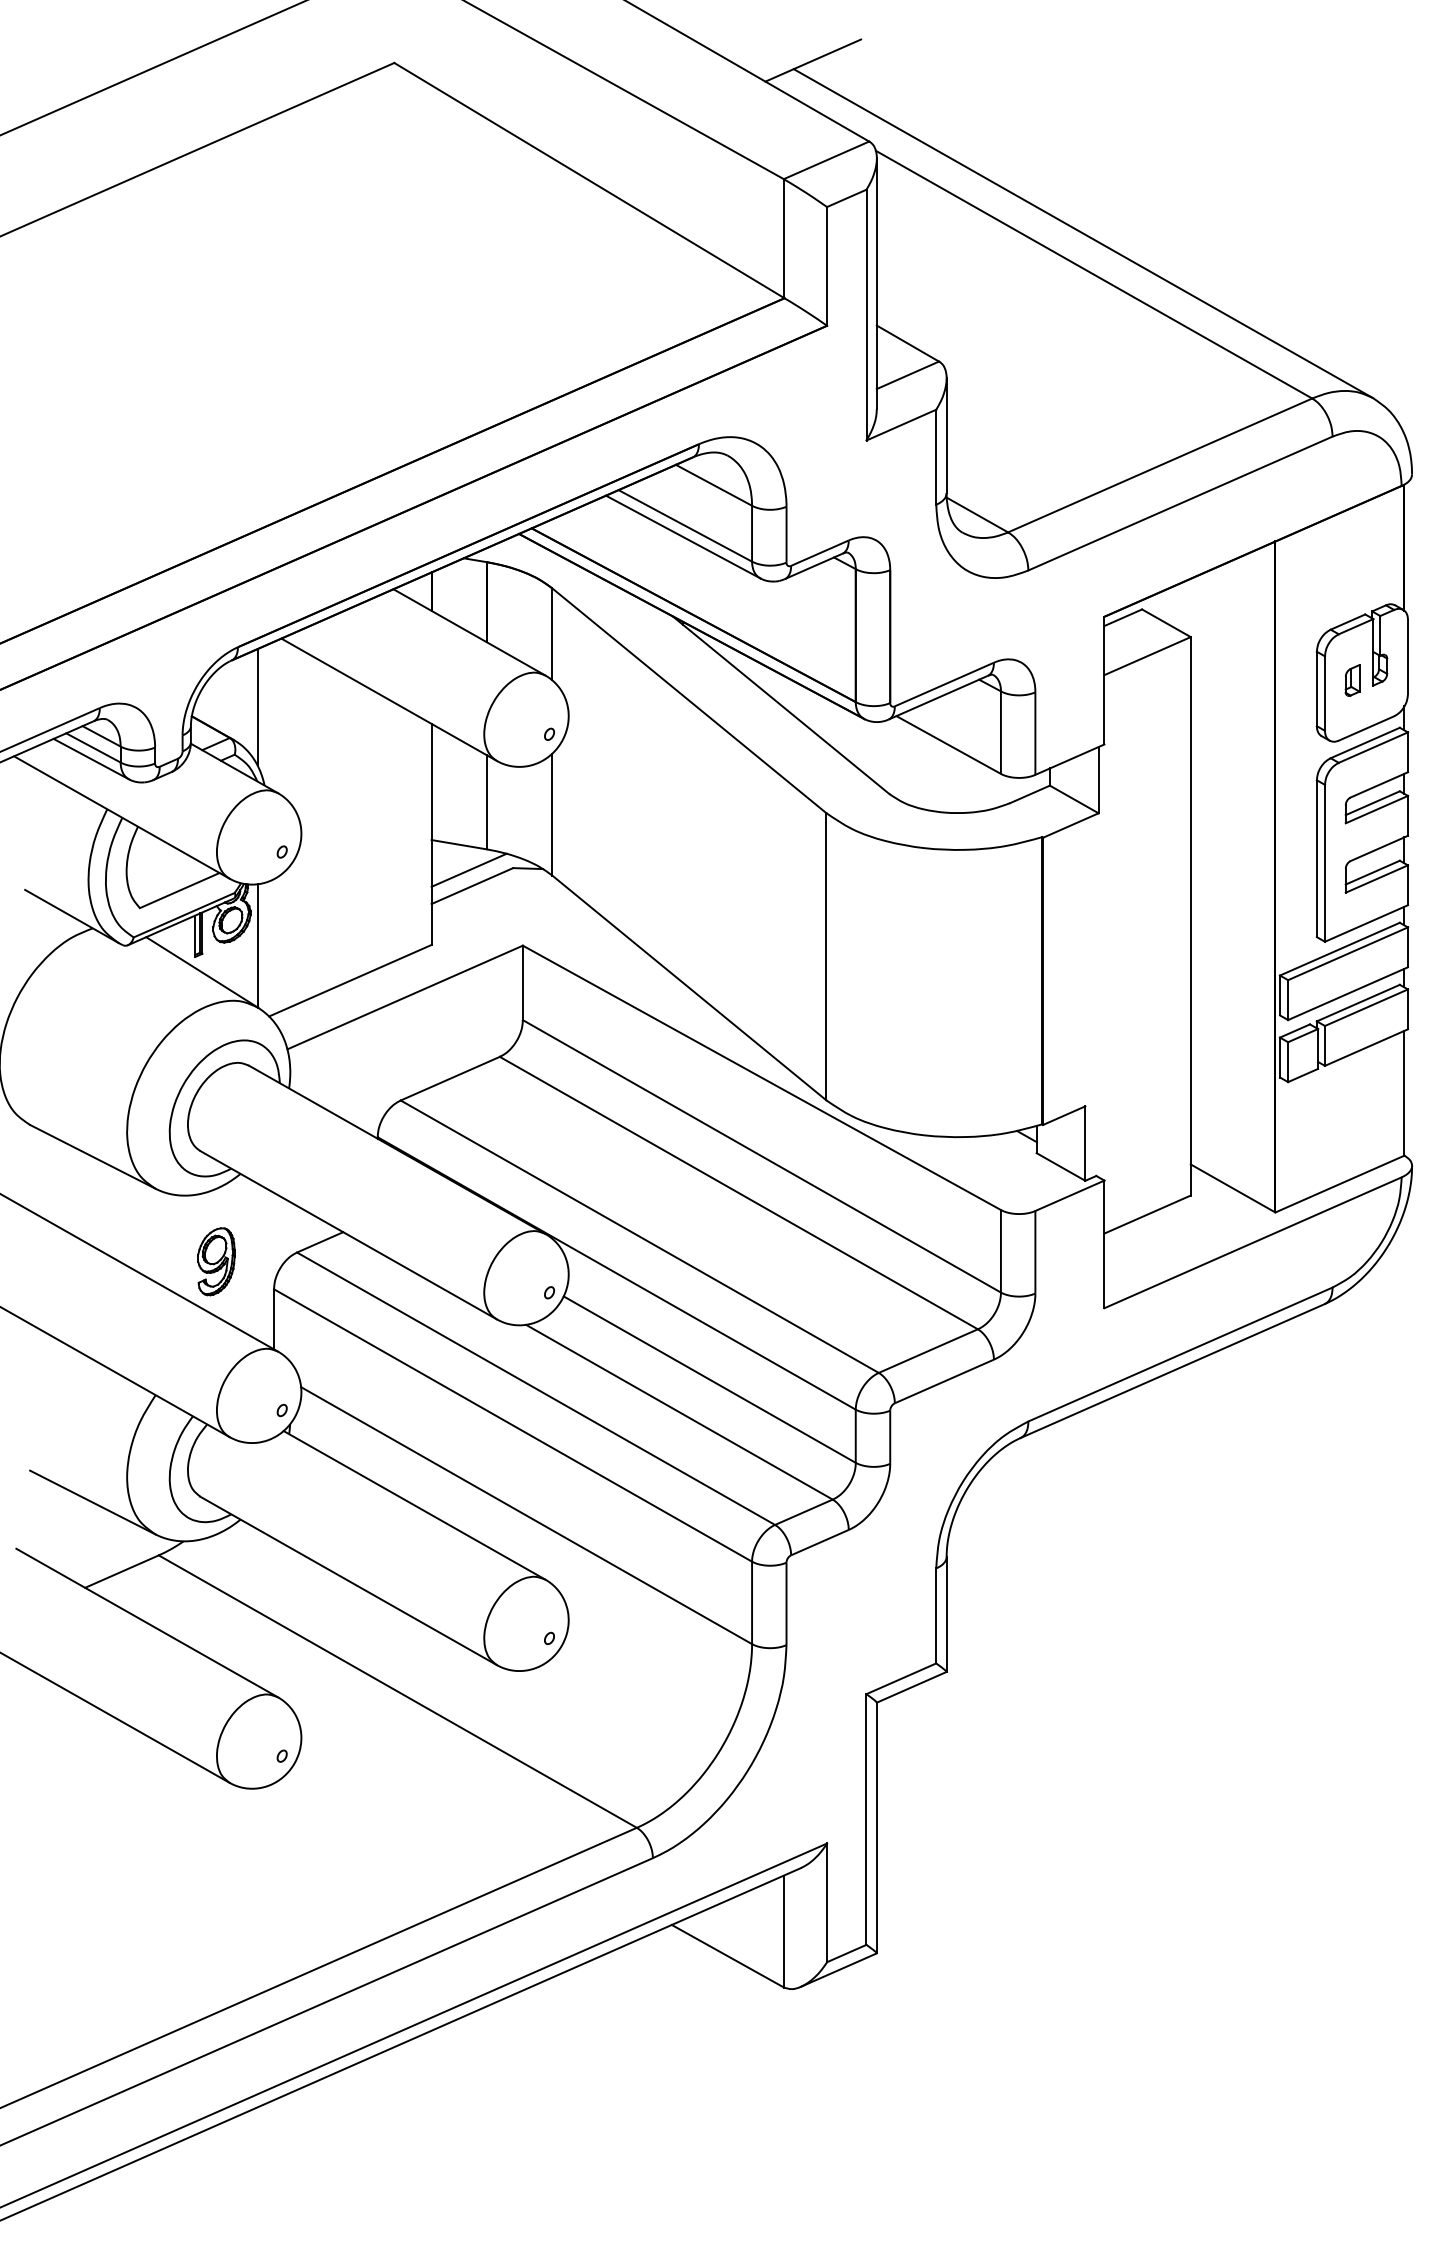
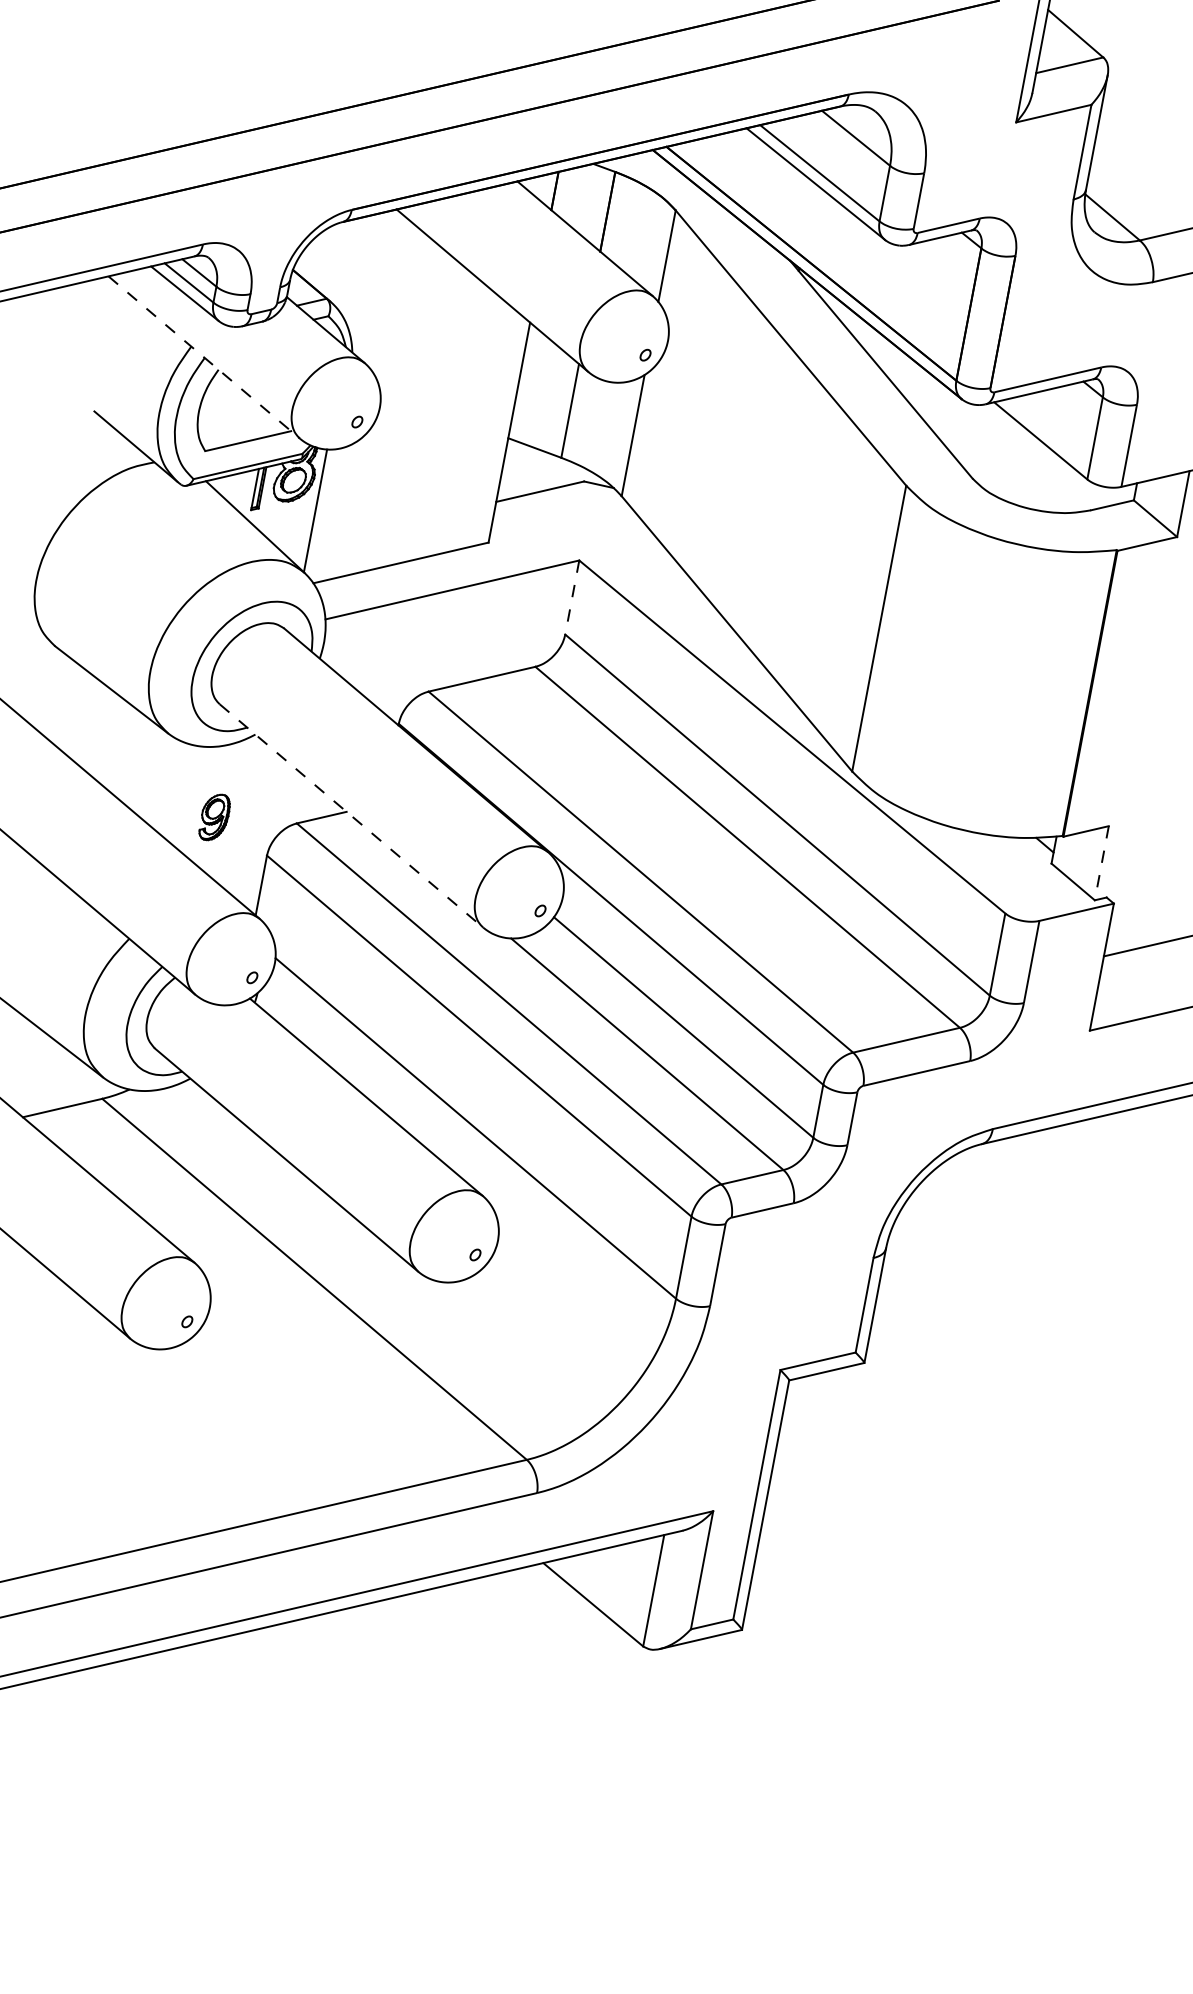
line: (257, 707) -> (359, 273), removed
line: (121, 817) -> (203, 357), solid -> dashed
line: (468, 869) -> (539, 474), removed
line: (522, 983) -> (571, 598), solid -> dashed
line: (1085, 1144) -> (1101, 864), solid -> dashed
line: (349, 1235) -> (352, 816), solid -> dashed
part: (216, 1261) -> (214, 817), size x0.7

